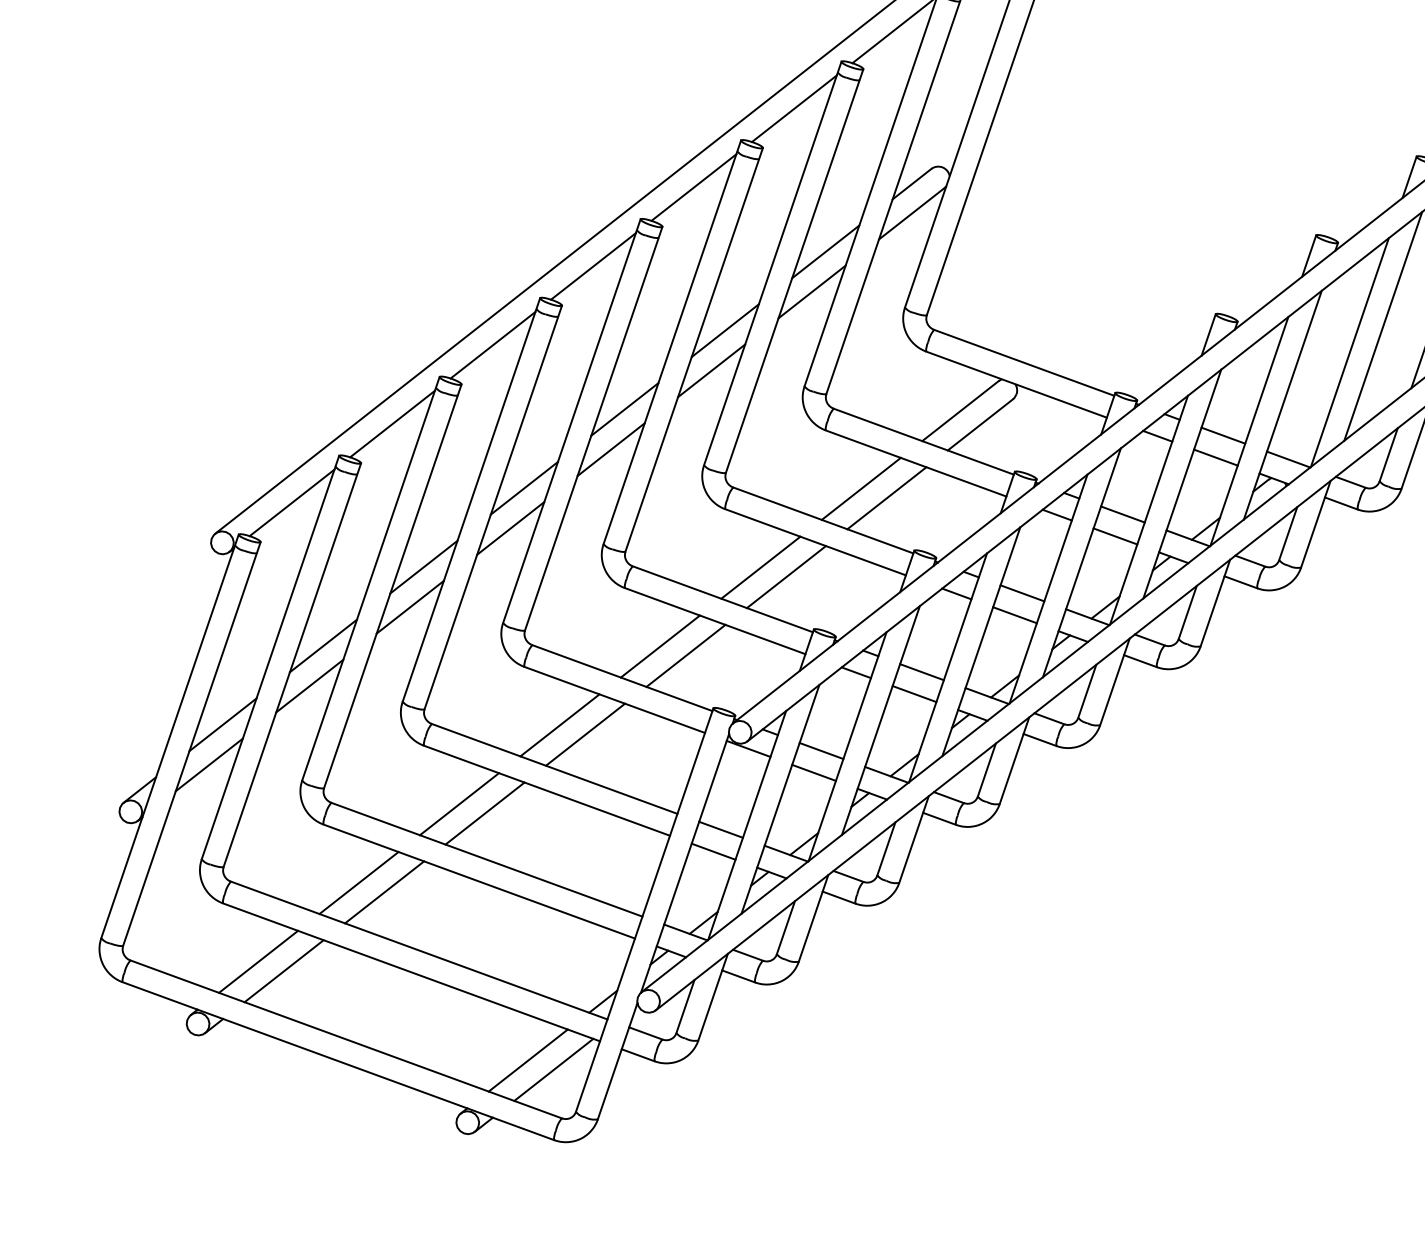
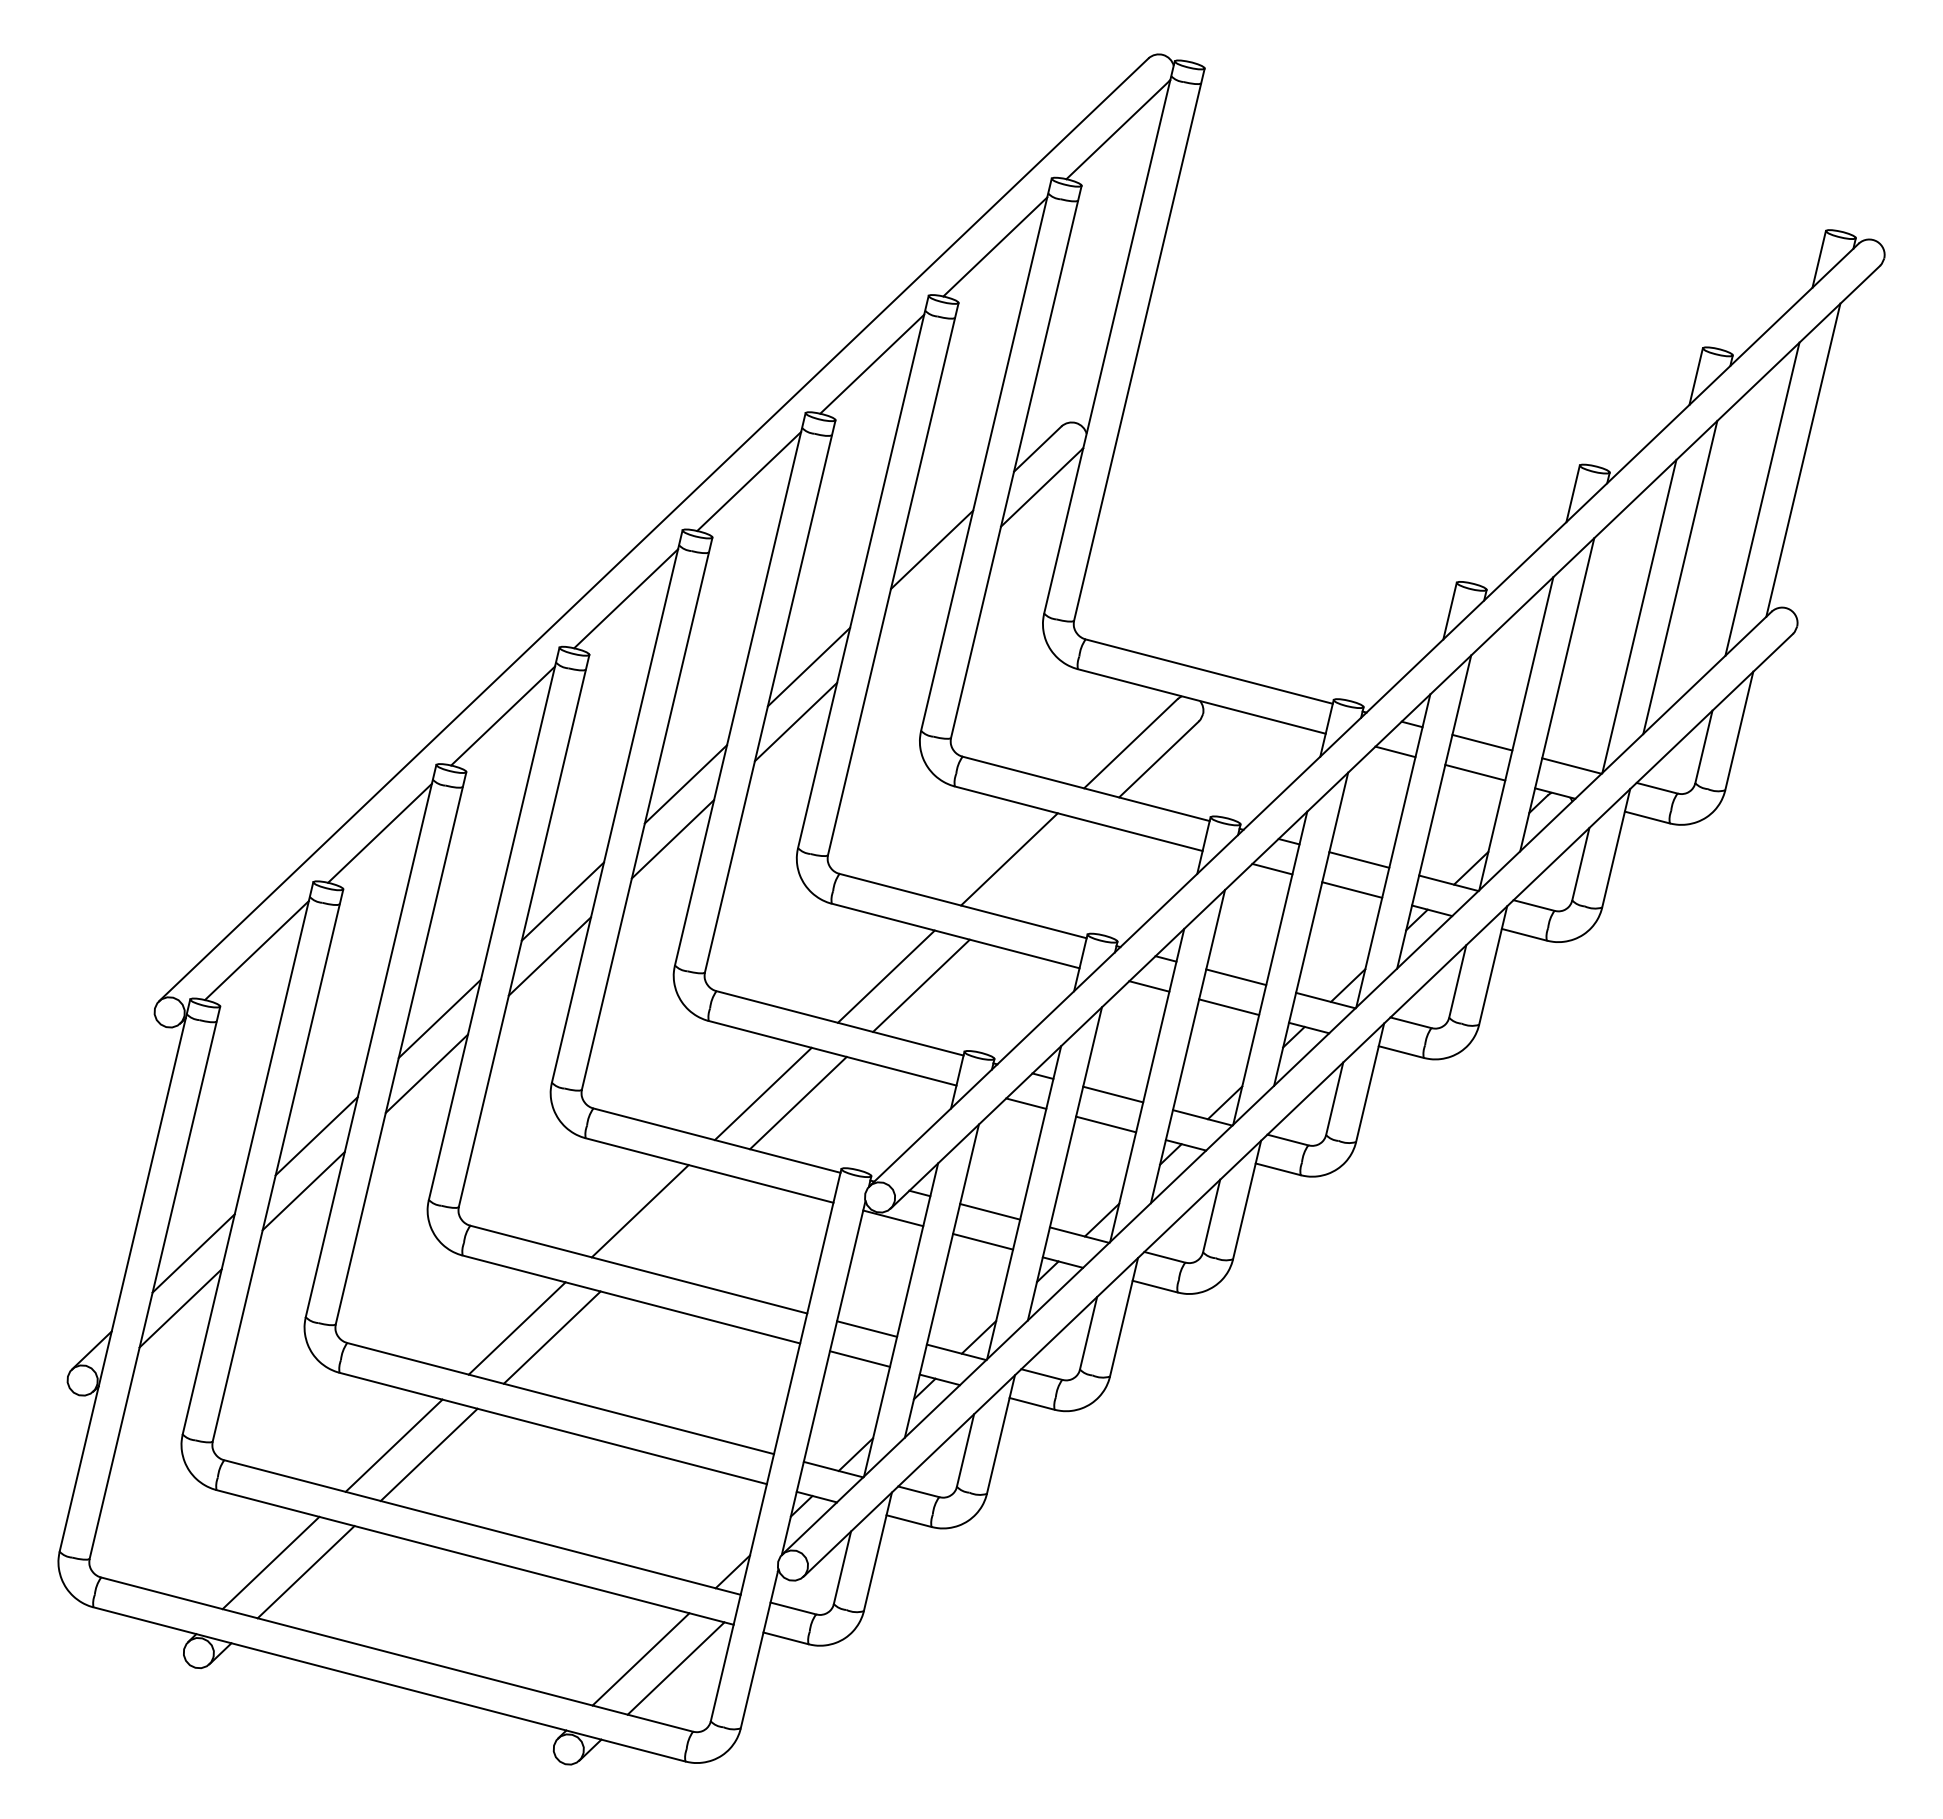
line: (811, 291) -> (918, 604), removed
line: (886, 498) -> (1044, 868), removed
line: (584, 734) -> (674, 1220), removed

